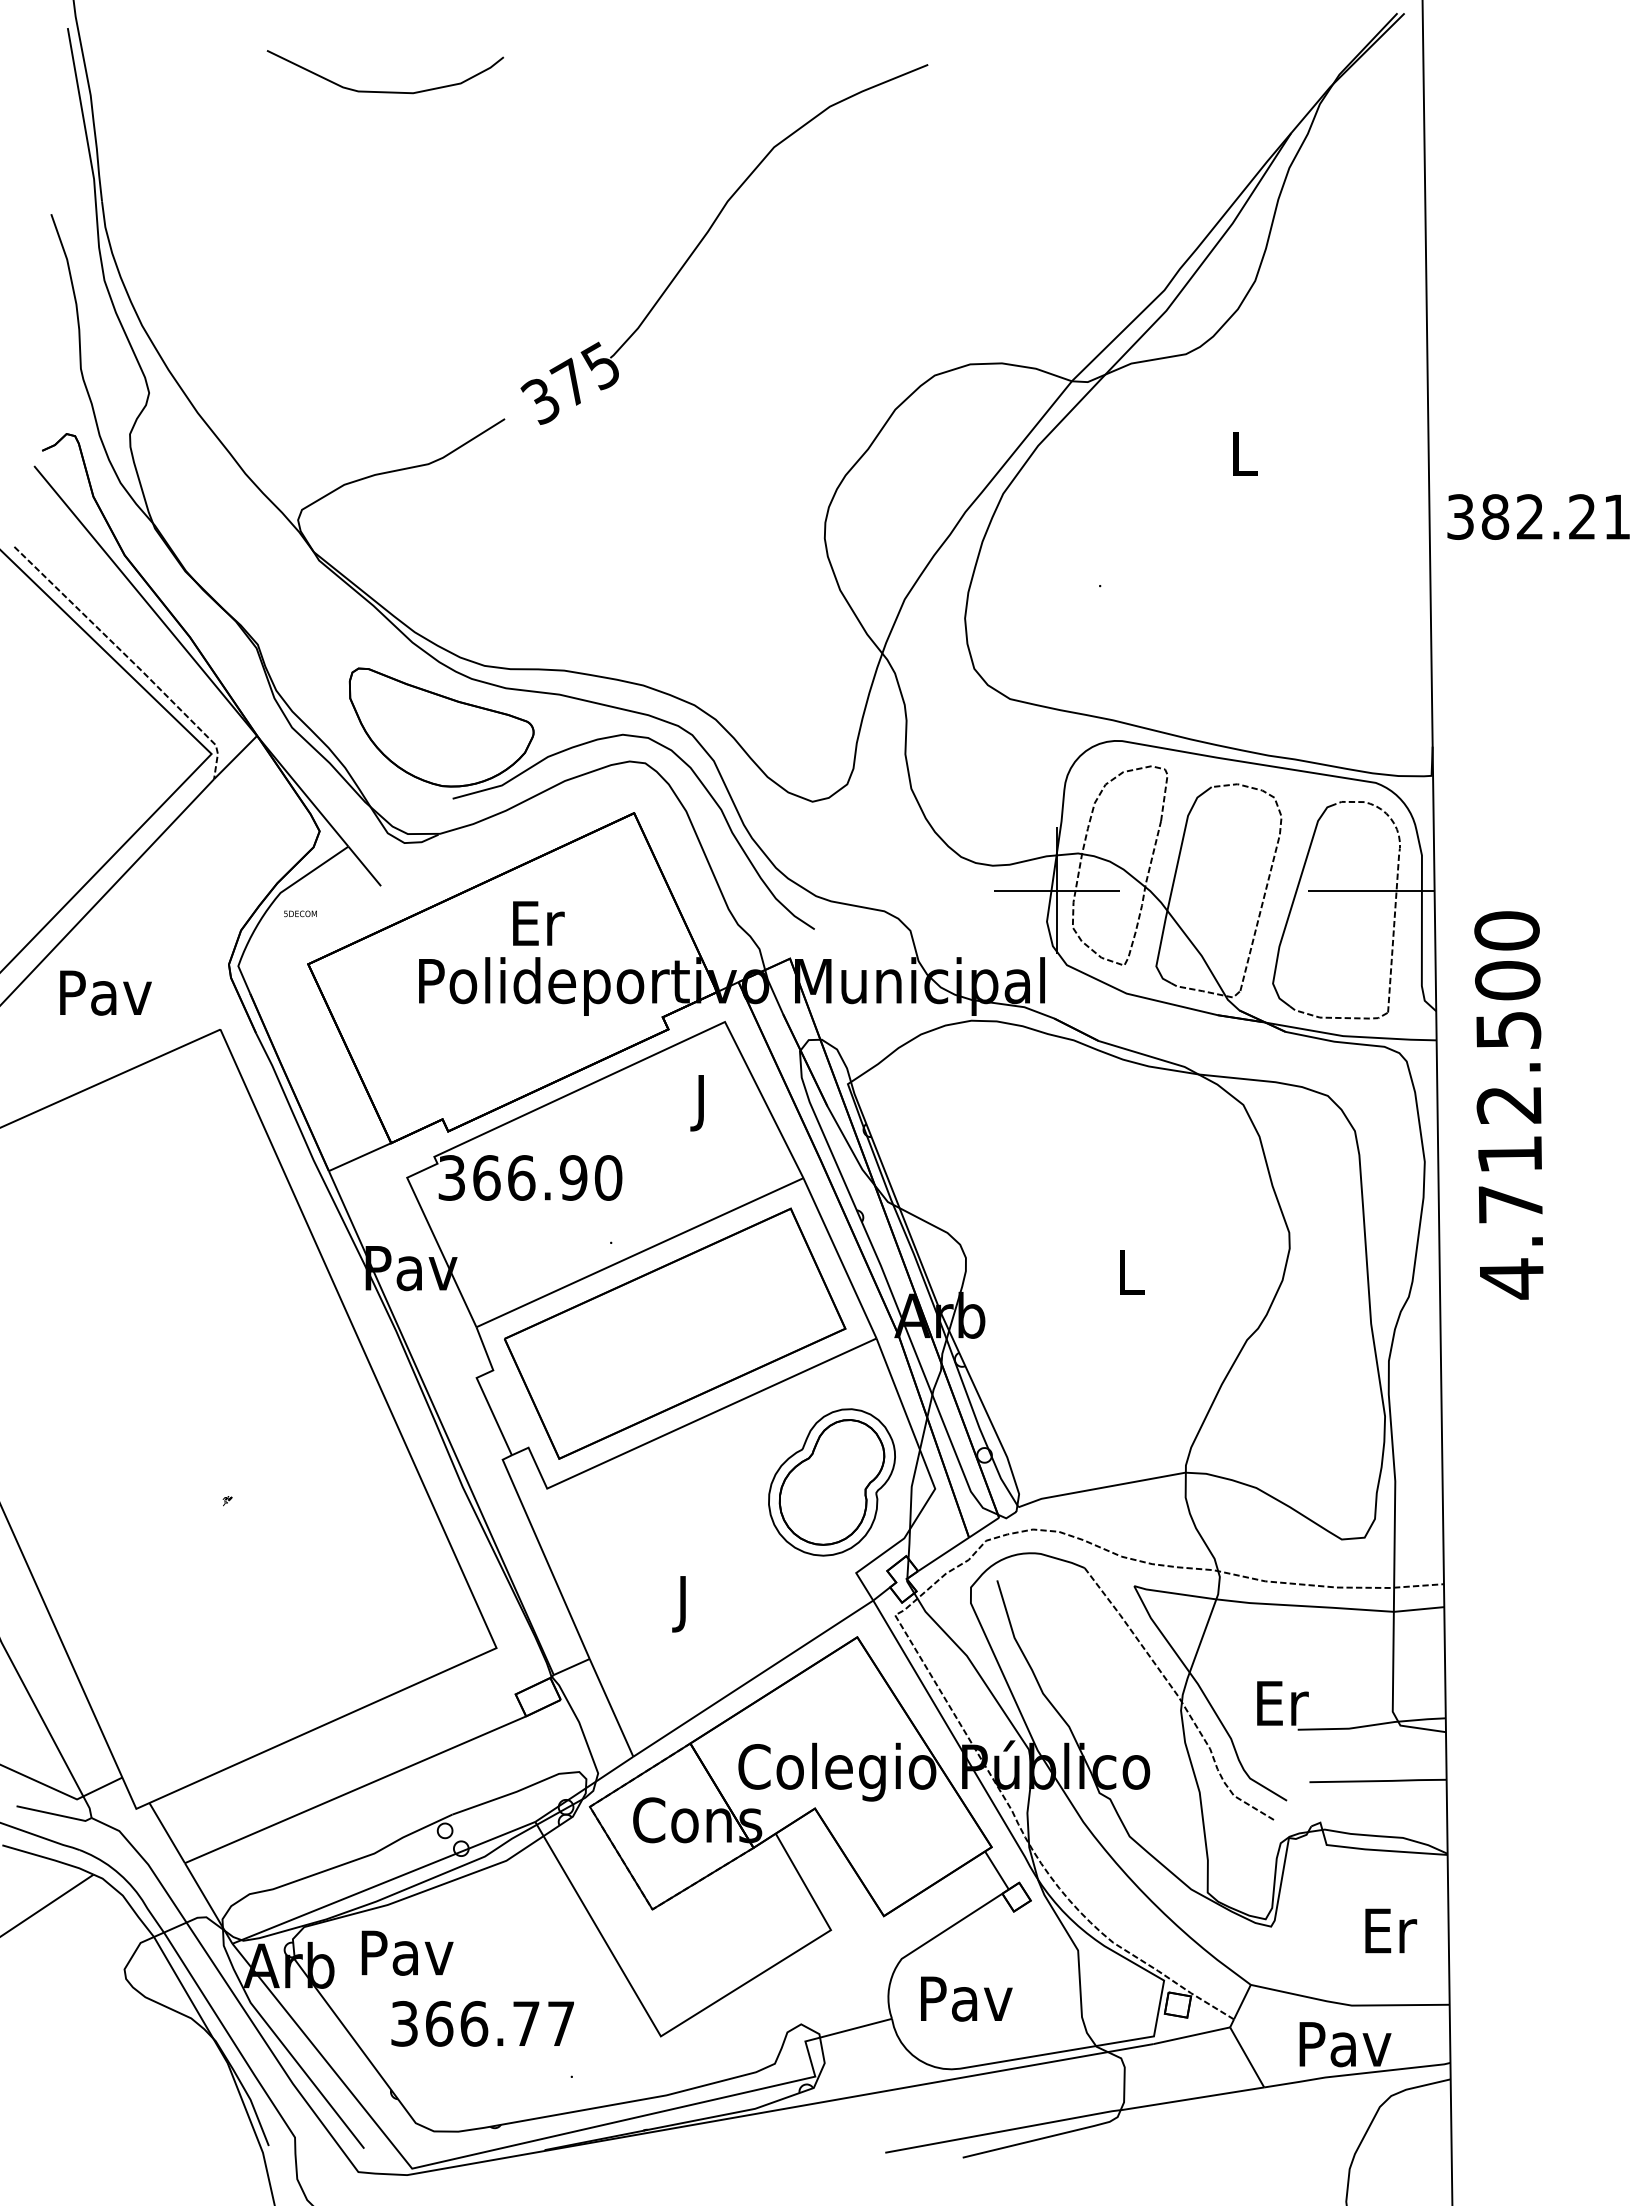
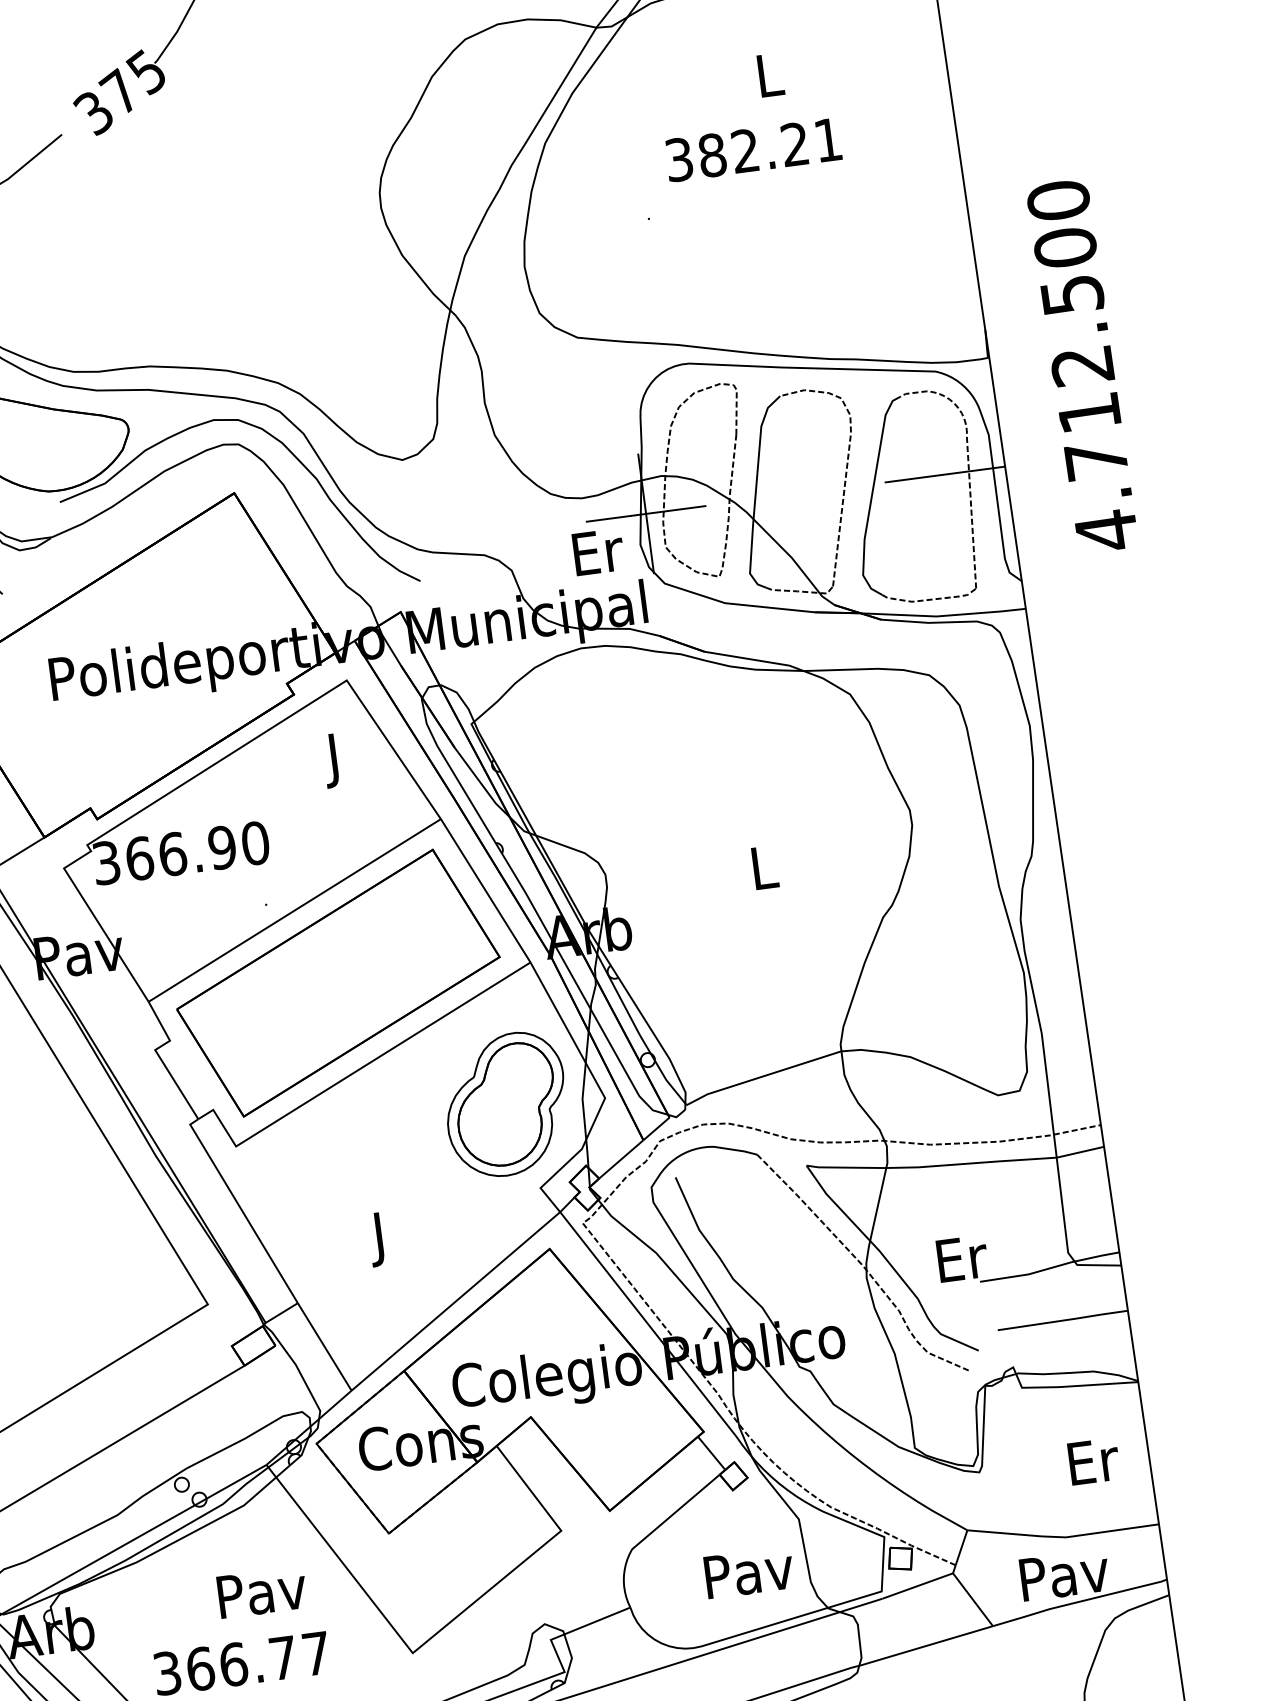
text: (1538, 516) -> (753, 149), moved
text: (538, 923) -> (598, 552), moved
text: (1508, 1105) -> (1081, 366), moved
text: (407, 1952) -> (262, 1591), moved
text: (966, 1998) -> (749, 1572), moved

